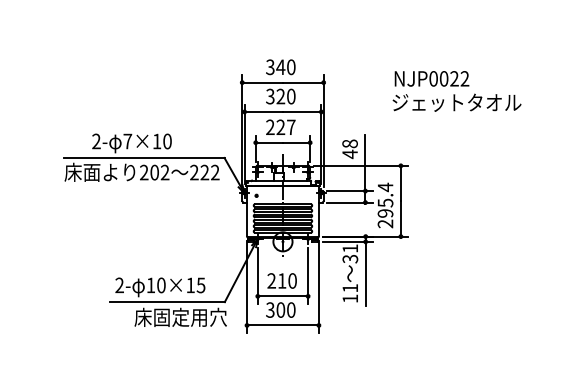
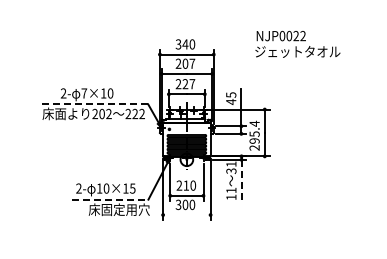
text: (456, 90) -> (297, 43), moved
text: (280, 96) -> (185, 63), 320 -> 207
text: (350, 143) -> (231, 94), 48 -> 45
line: (144, 158) -> (95, 104), solid -> dashed
line: (365, 274) -> (241, 181), solid -> dashed
line: (167, 301) -> (110, 199), solid -> dashed
line: (282, 326) -> (186, 215), removed

